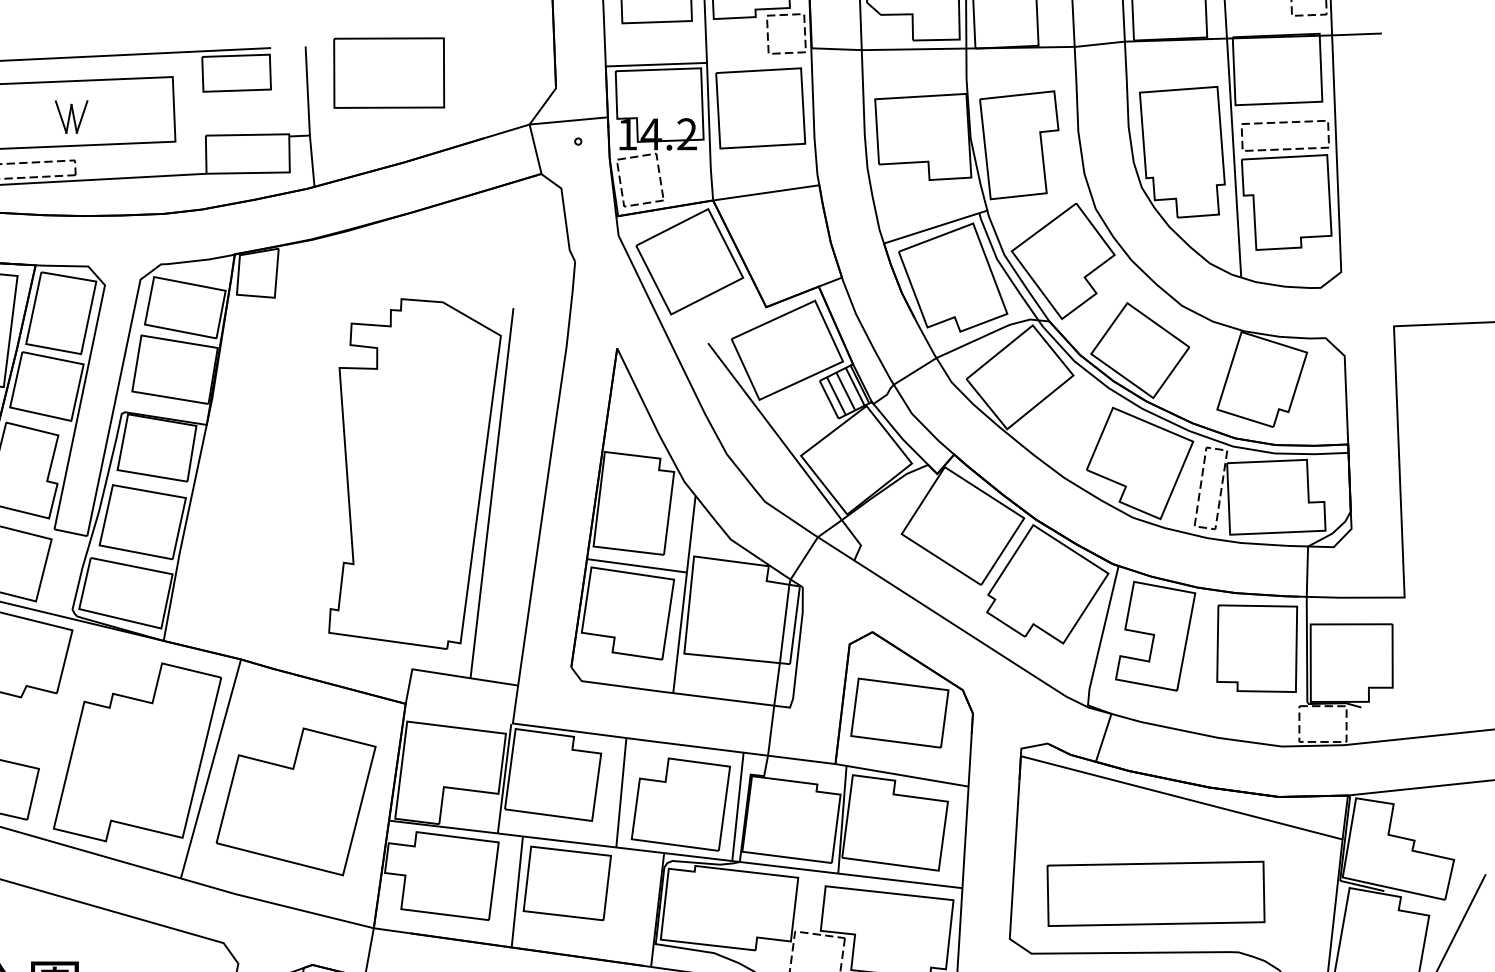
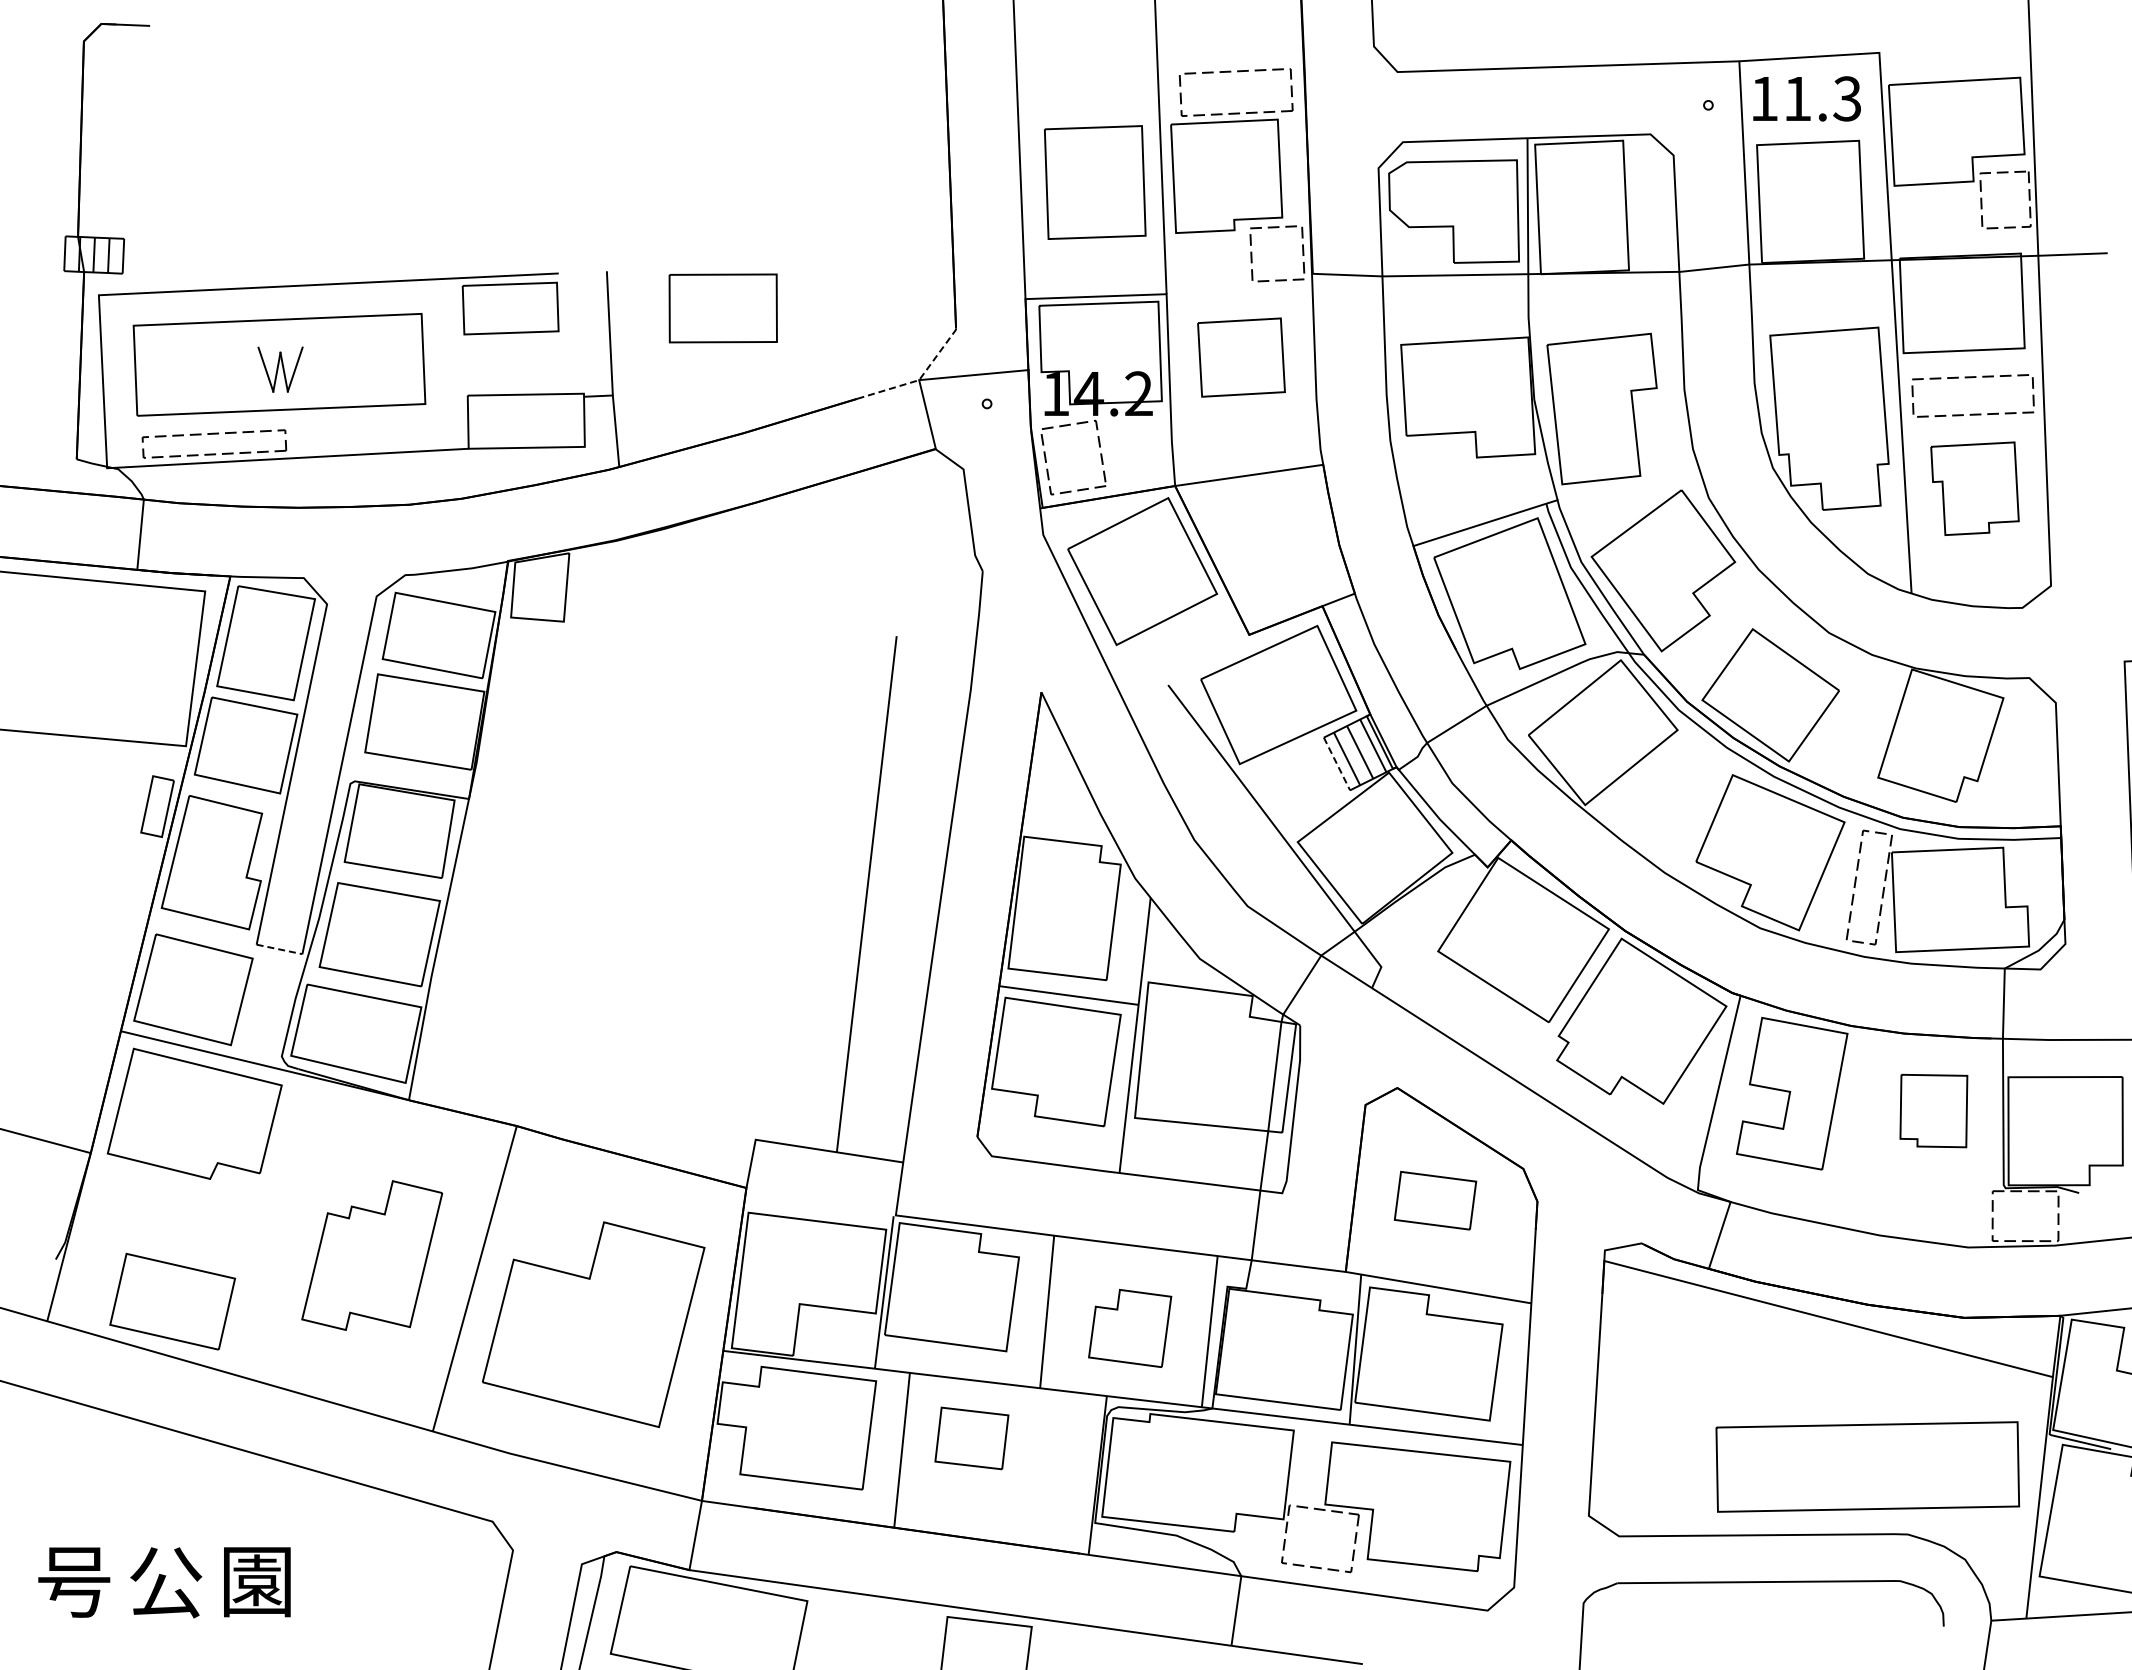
part: (388, 73) -> (722, 308), size x0.7
part: (760, 108) -> (1241, 357), size x0.7
line: (529, 124) -> (919, 380), solid -> dashed
part: (1286, 202) -> (1974, 488), size x0.7
line: (829, 400) -> (1337, 764), solid -> dashed
part: (415, 474) -> (759, 867), removed
line: (71, 532) -> (280, 949), solid -> dashed
part: (1256, 648) -> (1933, 1110), size x0.6
part: (899, 712) -> (1435, 1200), size x0.6
part: (136, 752) -> (371, 1255), size x0.6
part: (680, 804) -> (1129, 1328), size x0.6
part: (567, 883) -> (971, 1438), size x0.6
part: (1155, 893) -> (1867, 1466), moved

